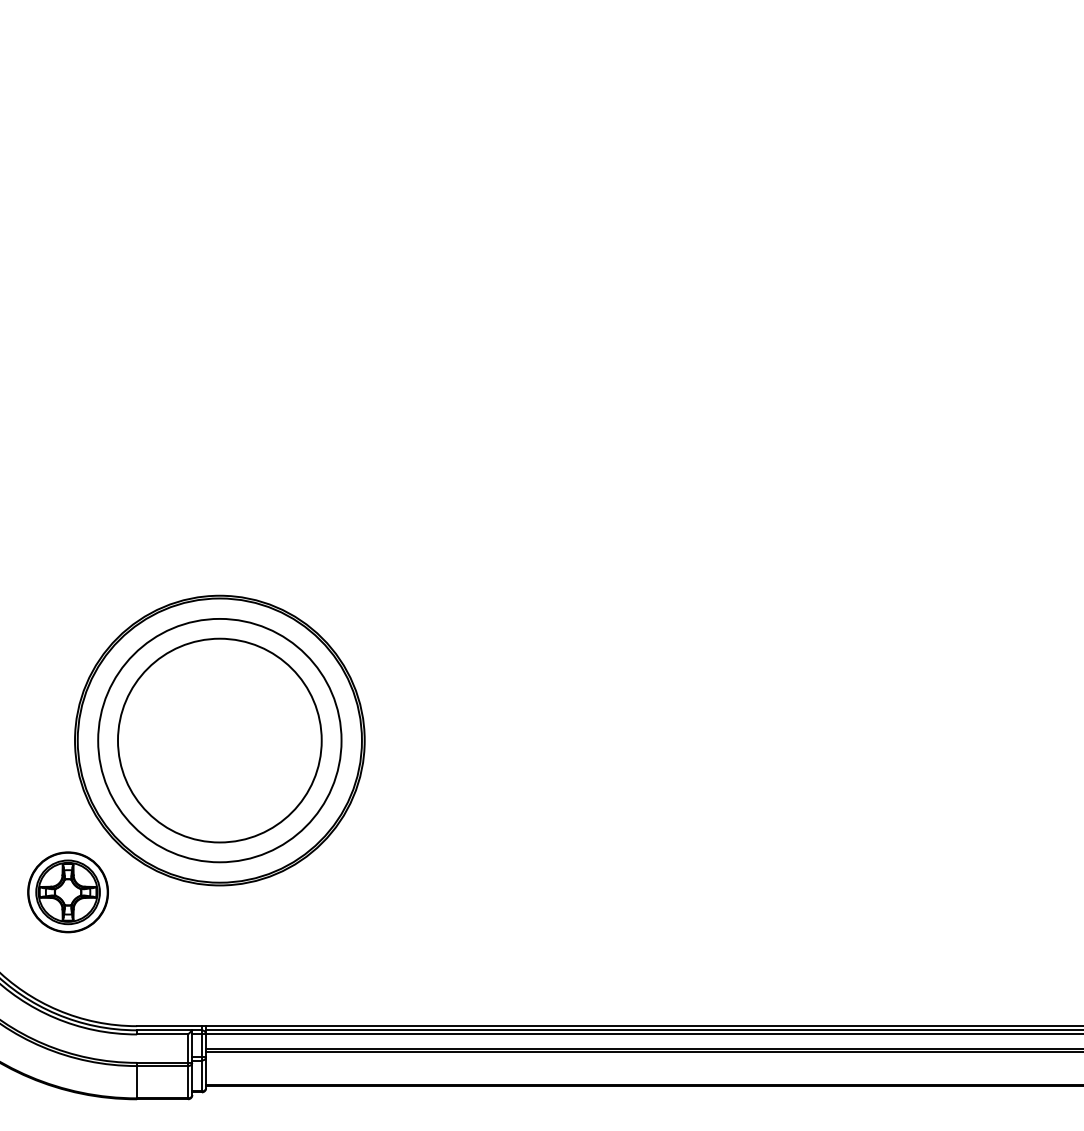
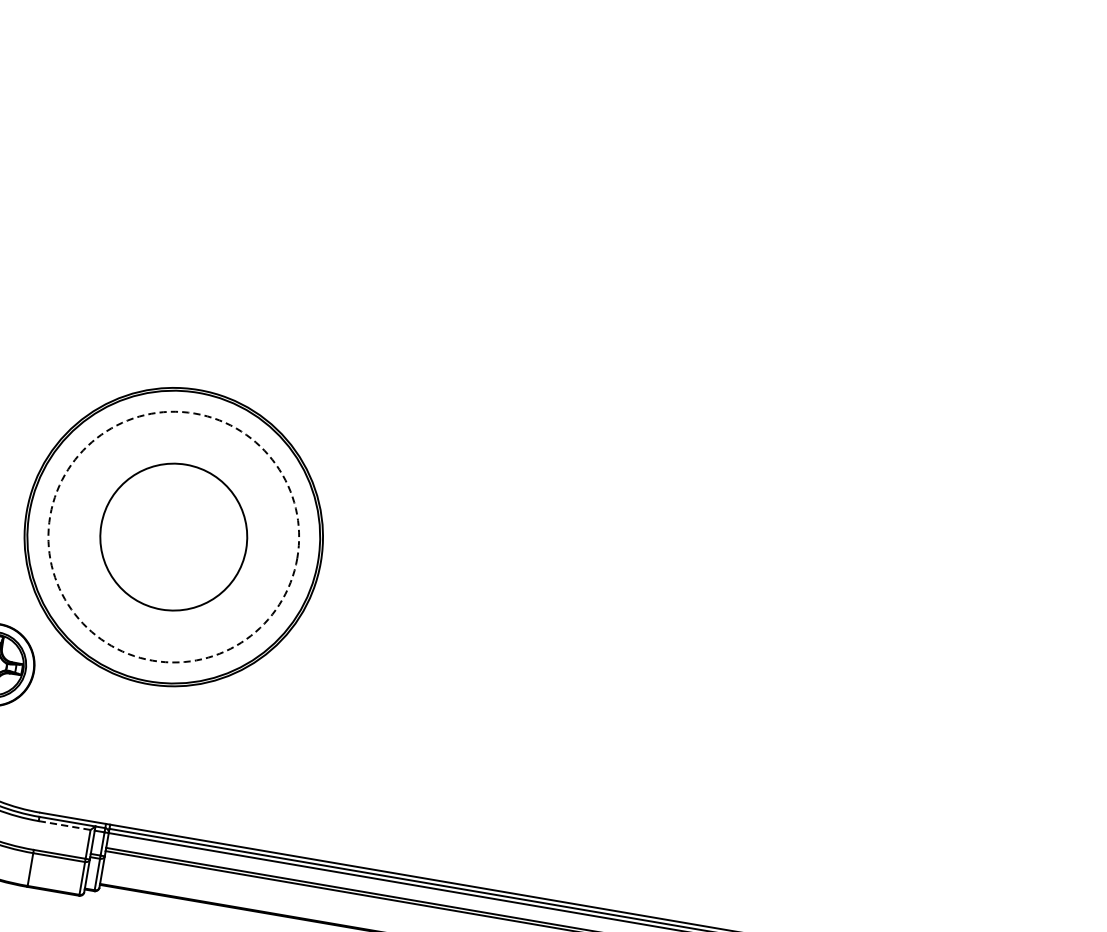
circle: (219, 740) -> (173, 536), size x0.7
circle: (219, 740) -> (173, 536), solid -> dashed
line: (162, 1034) -> (64, 825), solid -> dashed

